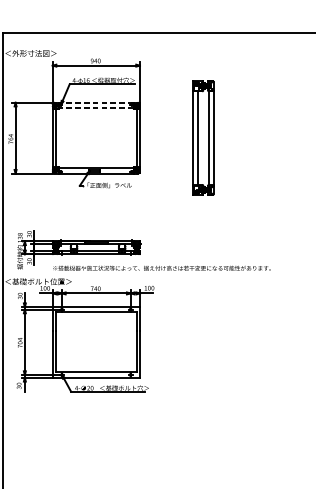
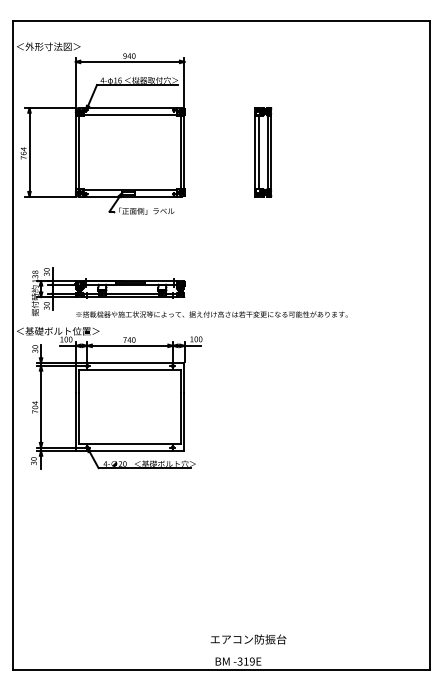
line: (96, 103) -> (130, 108), dashed -> solid
line: (96, 108) -> (130, 115), dashed -> solid
part: (203, 138) -> (263, 152), size x0.62

